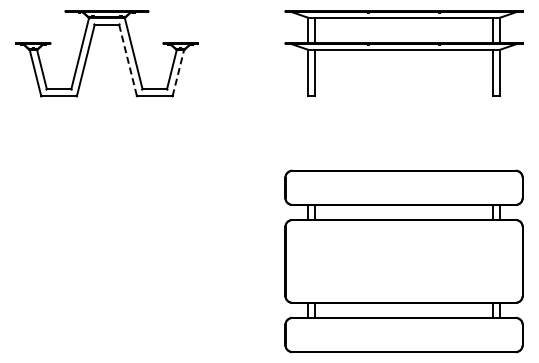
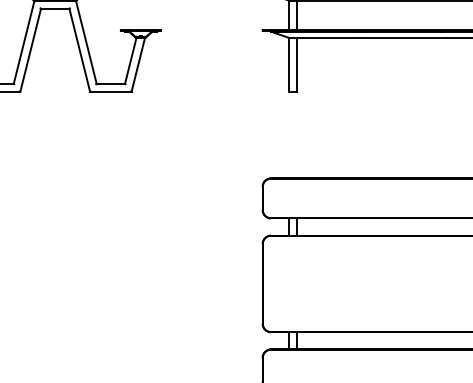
line: (128, 60) -> (80, 50), dashed -> solid
line: (178, 73) -> (138, 65), dashed -> solid

